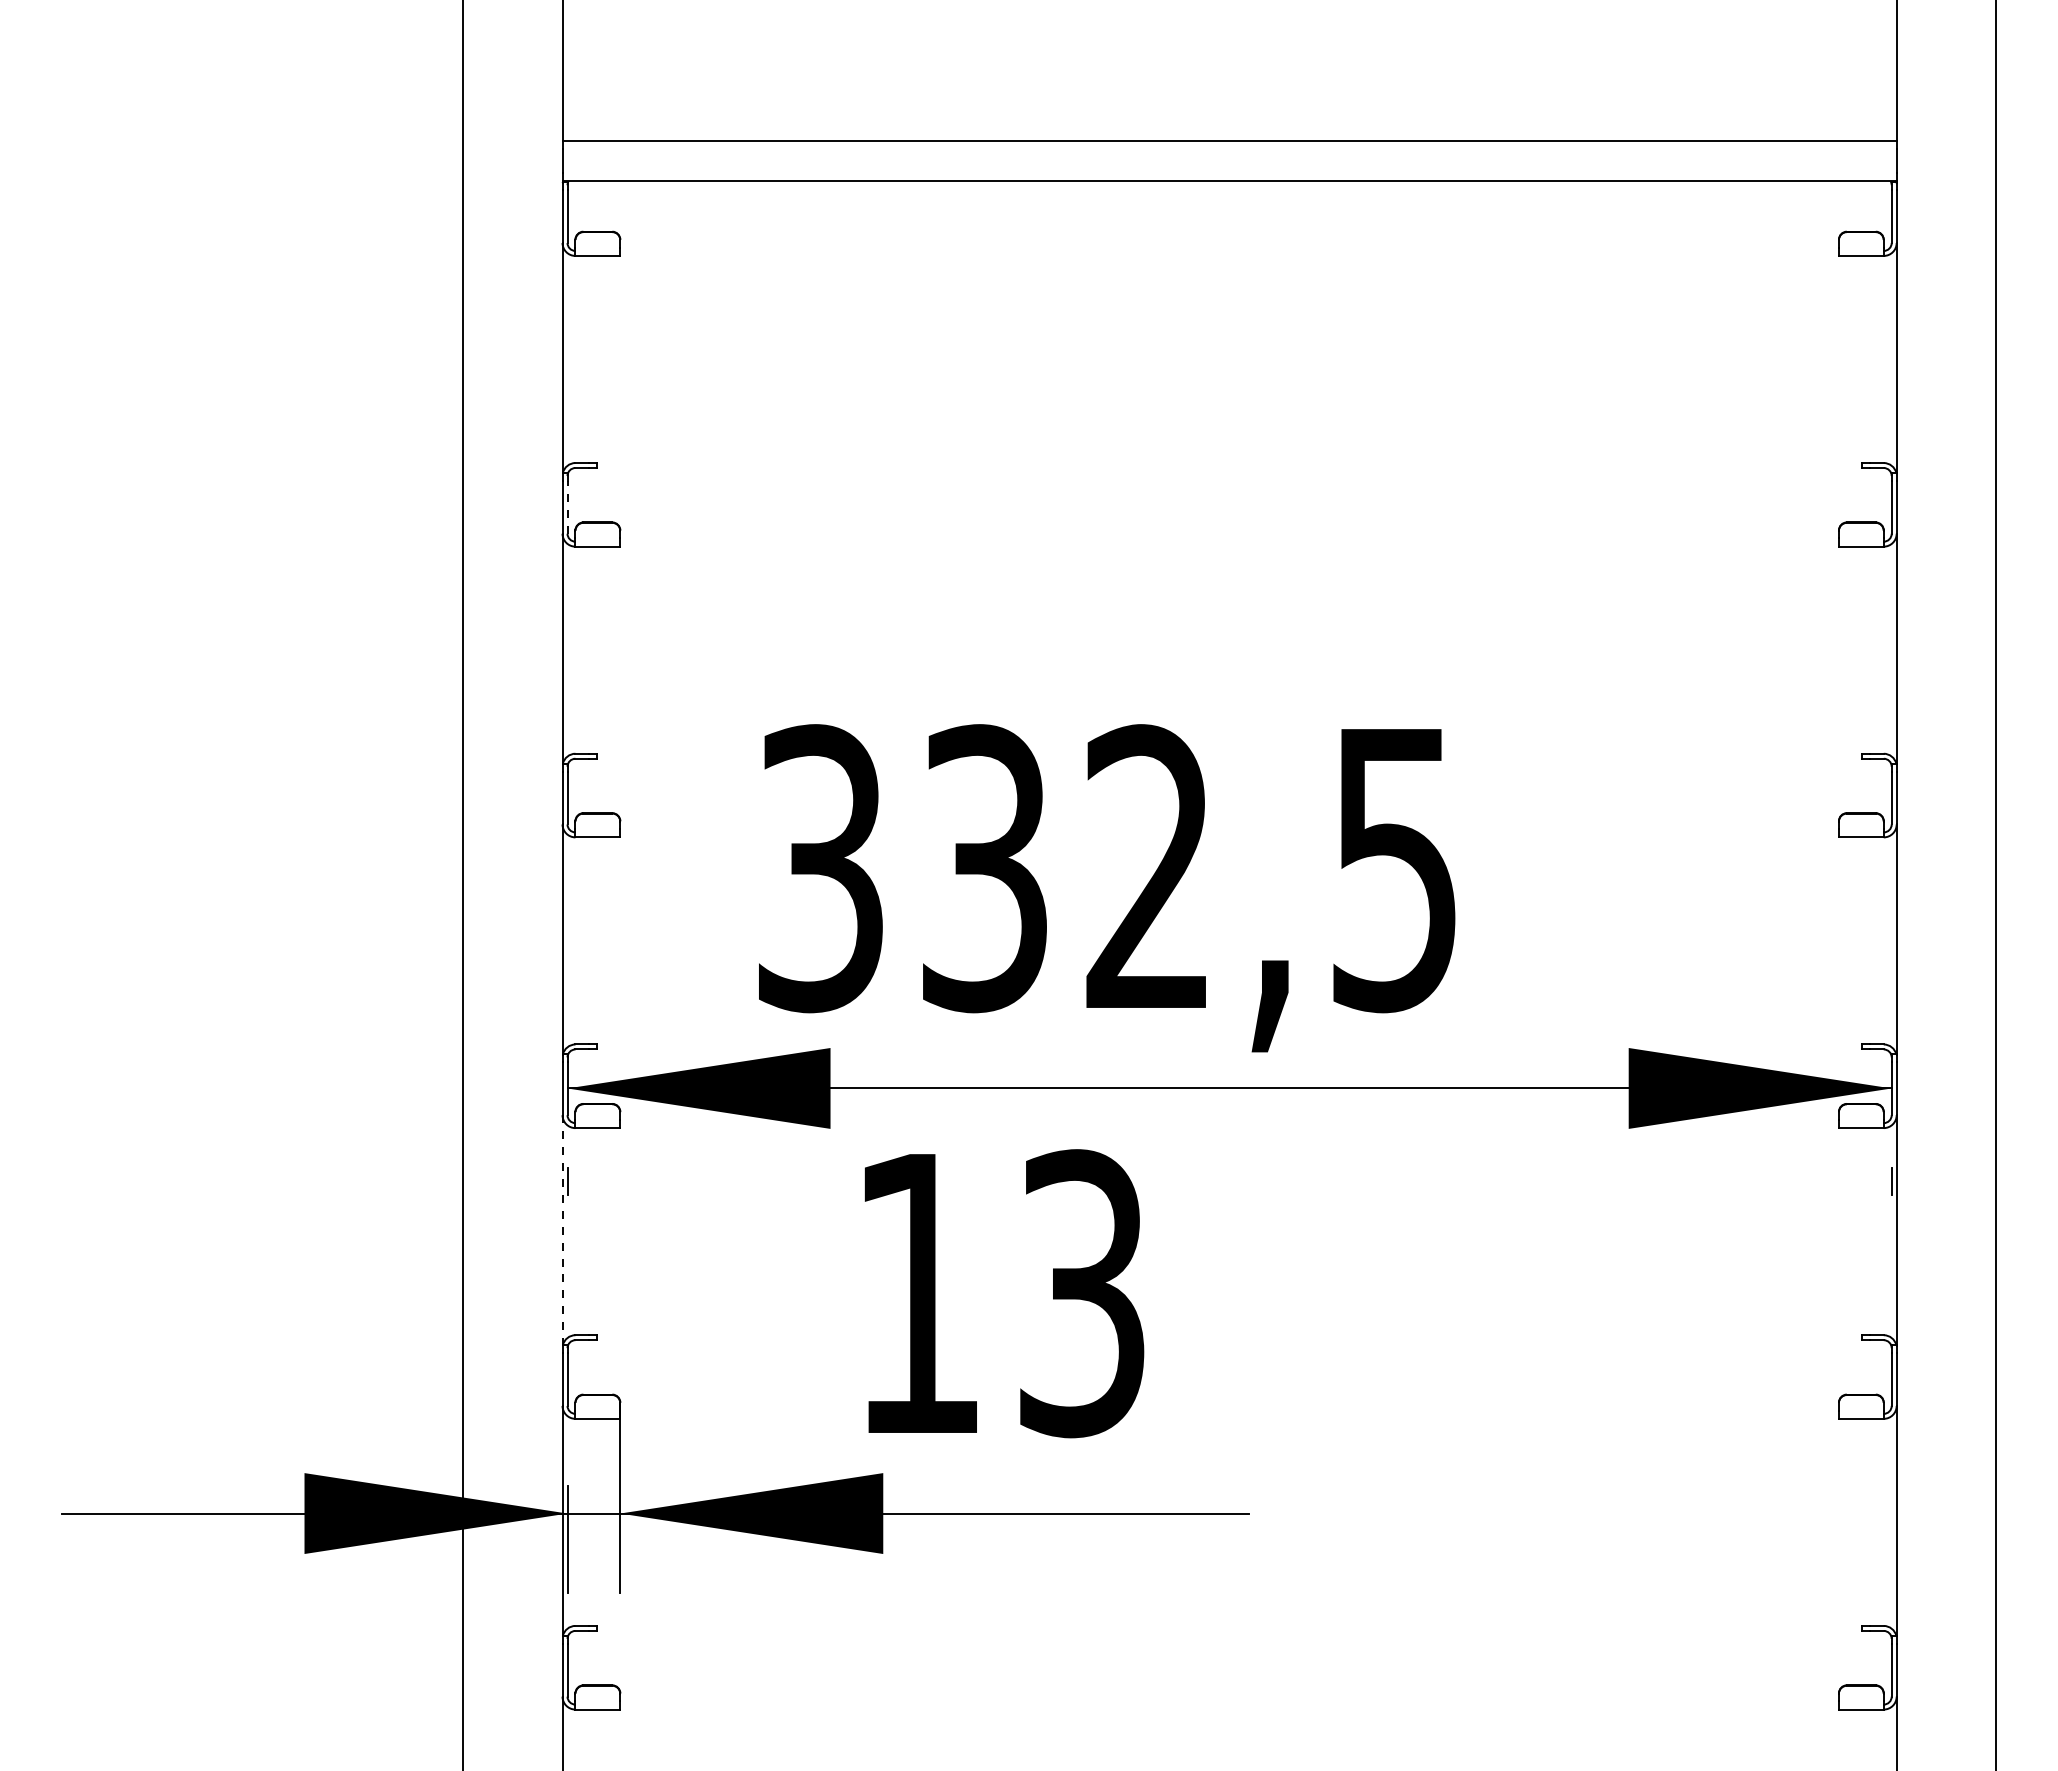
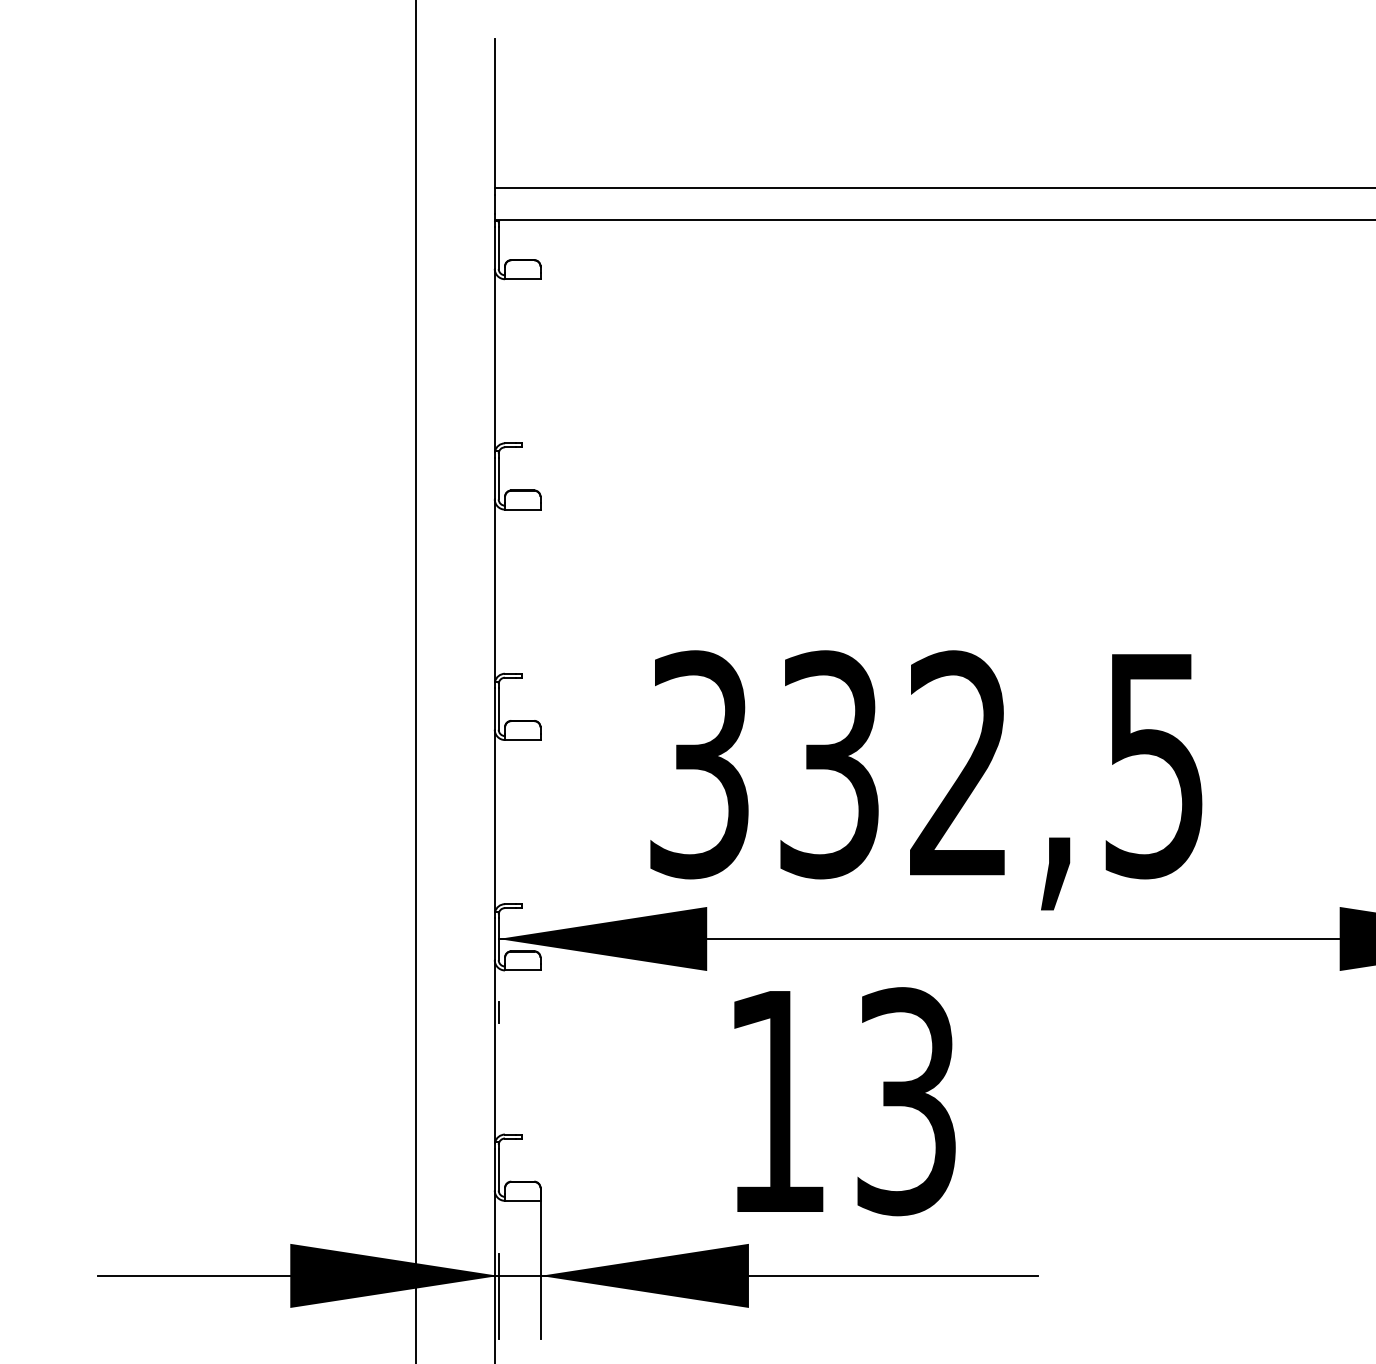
line: (567, 506) -> (498, 477), dashed -> solid
line: (562, 1230) -> (494, 1051), dashed -> solid

